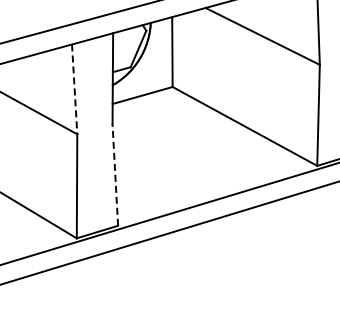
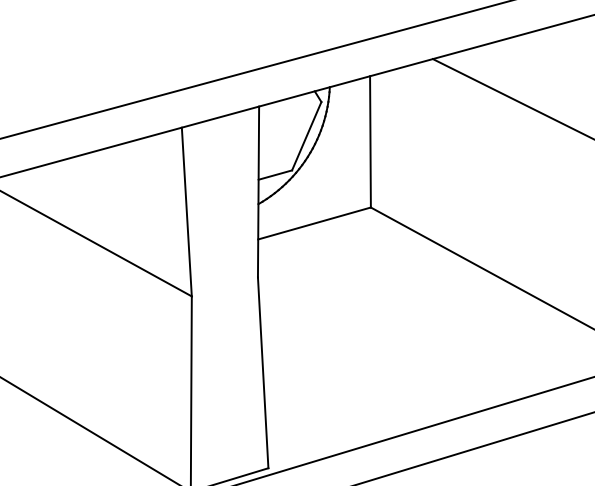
line: (74, 89) -> (186, 212), dashed -> solid
line: (115, 175) -> (263, 373), dashed -> solid

